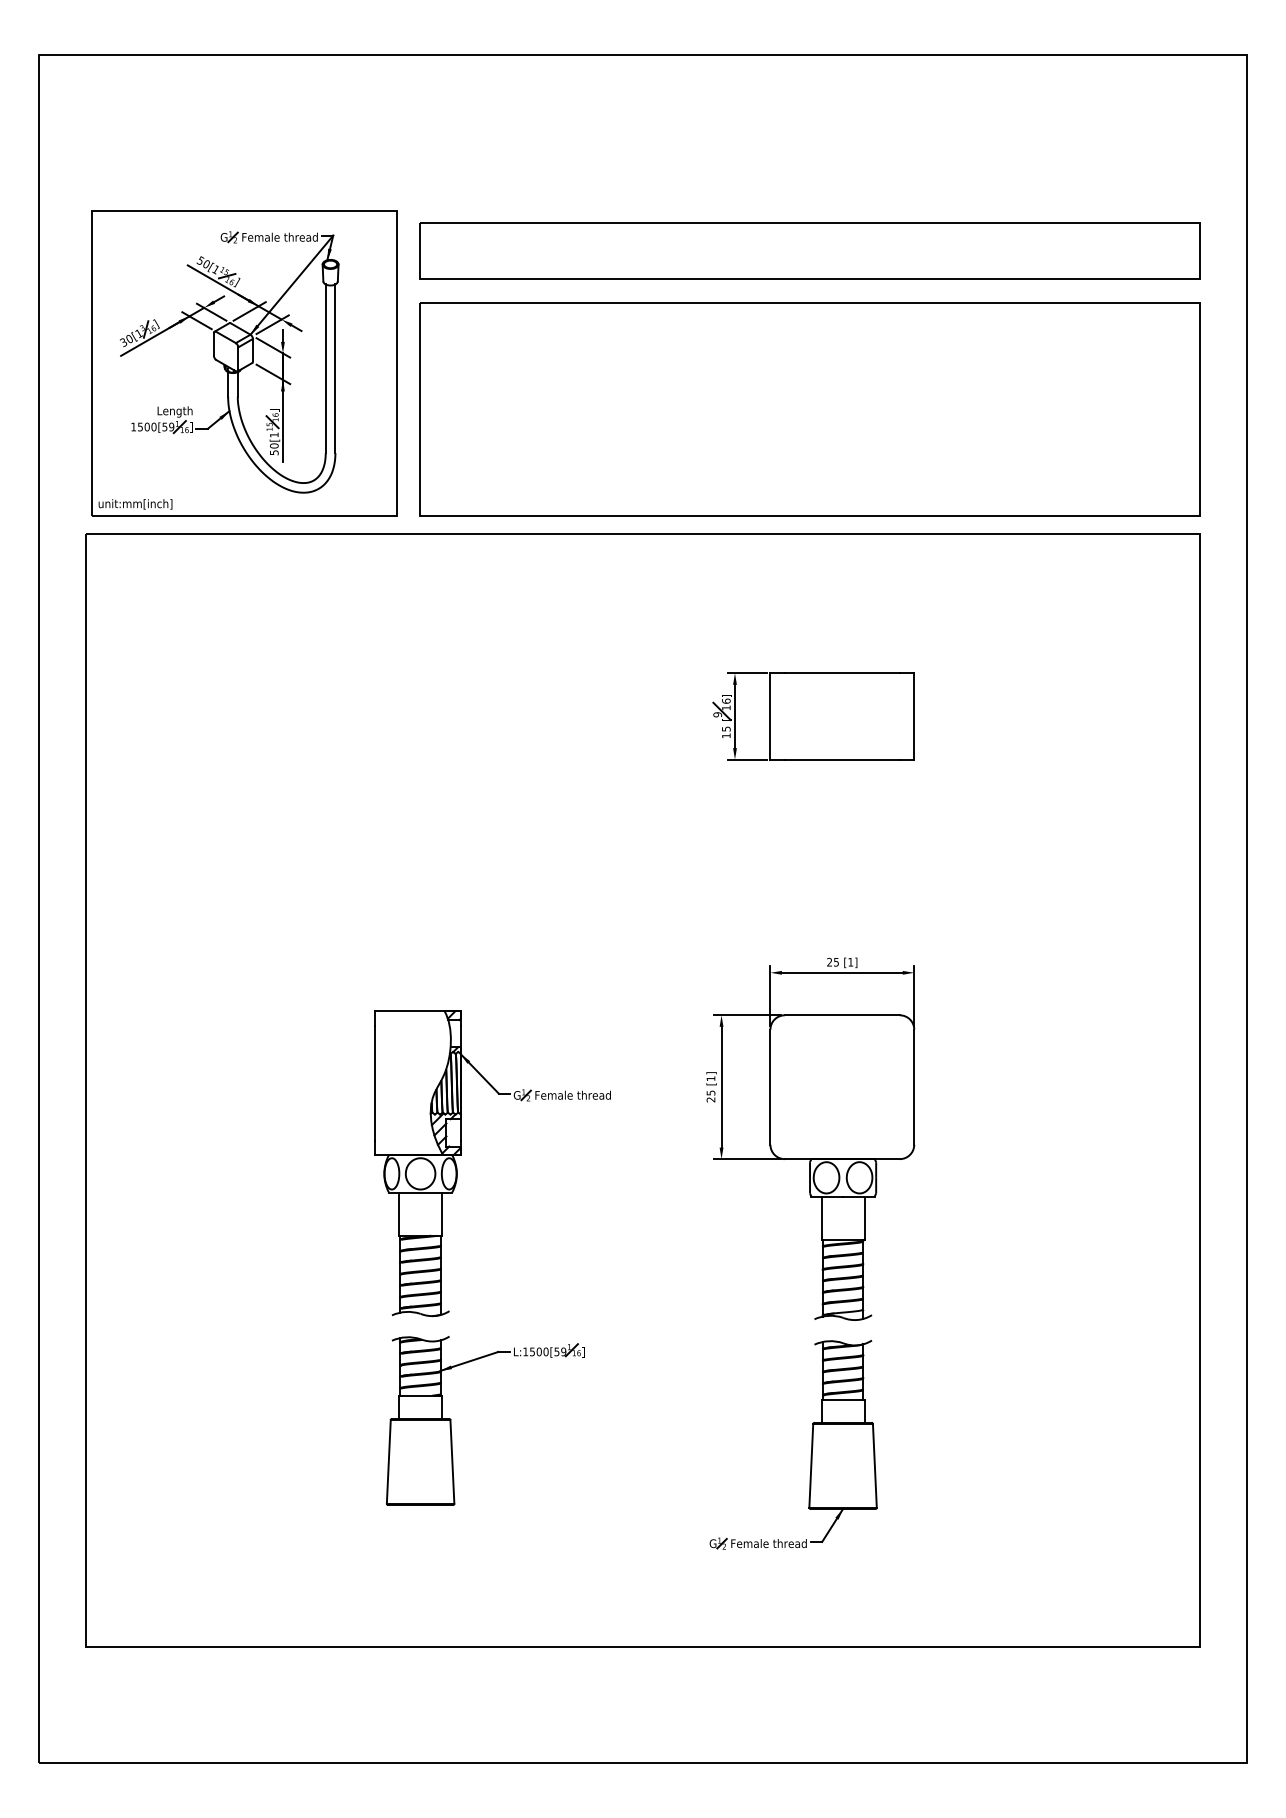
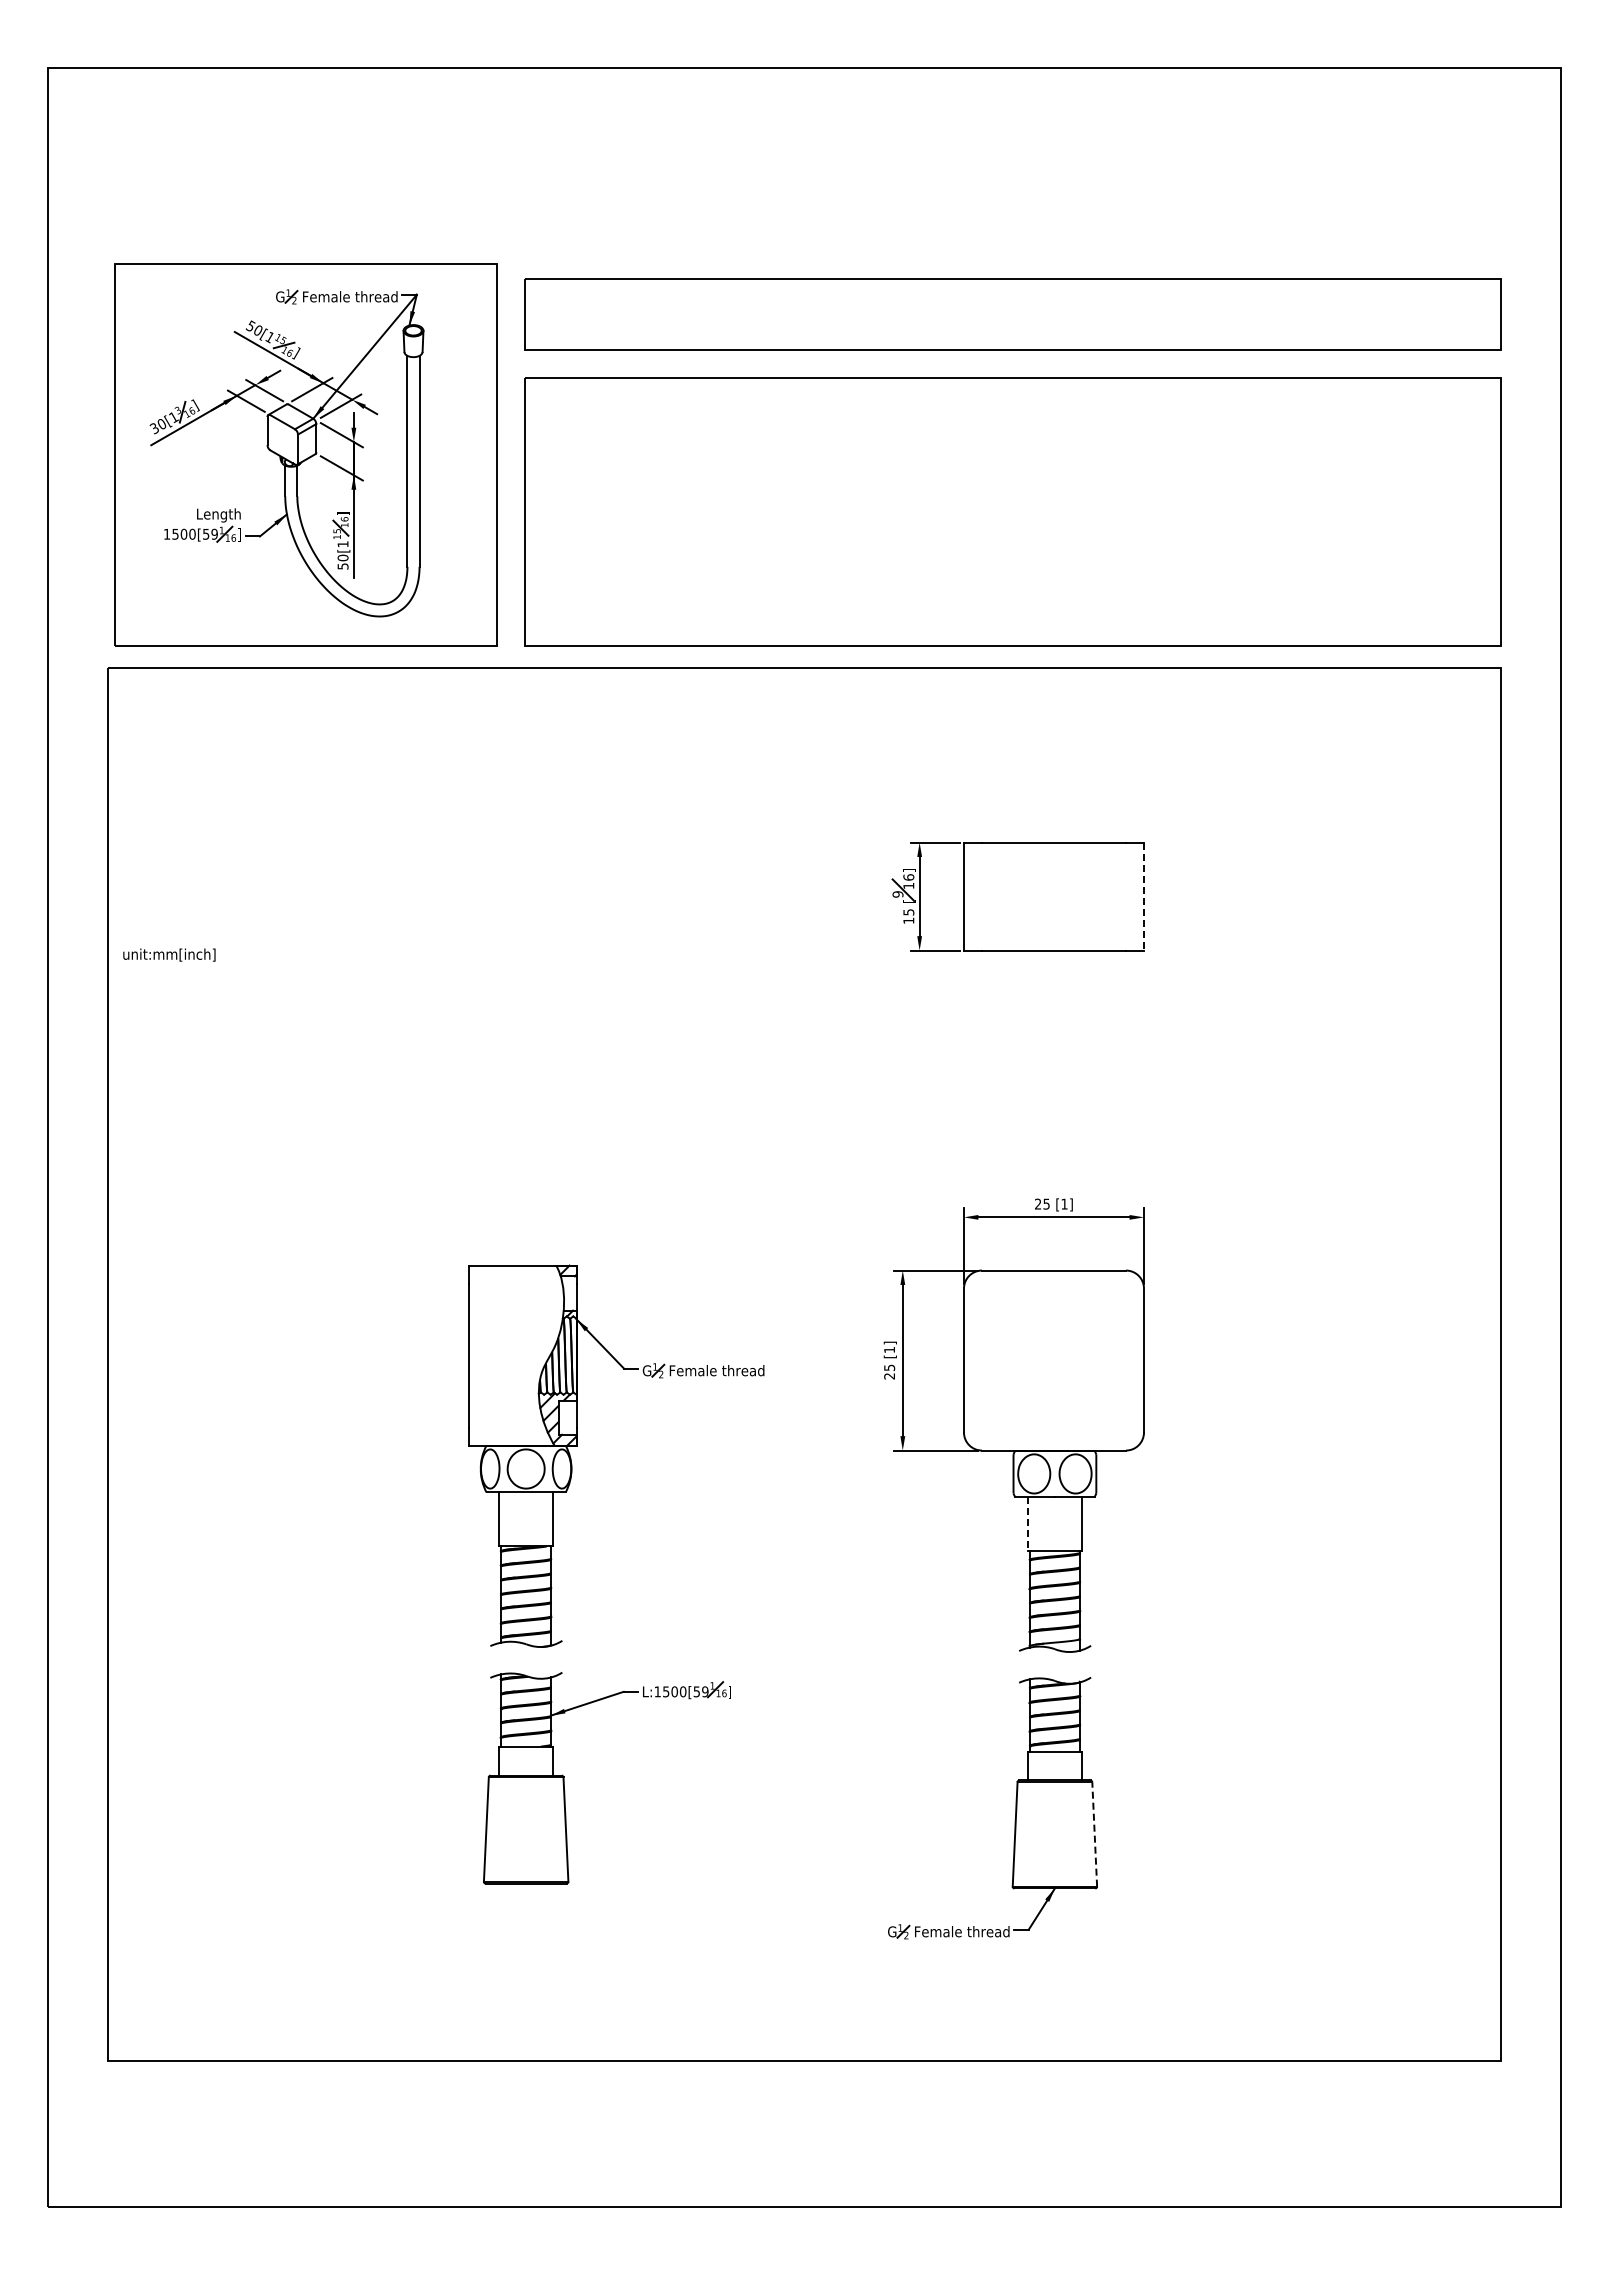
text: (135, 503) -> (169, 954), moved
line: (913, 717) -> (1143, 897), solid -> dashed
line: (821, 1218) -> (1027, 1524), solid -> dashed
line: (874, 1465) -> (1094, 1833), solid -> dashed

